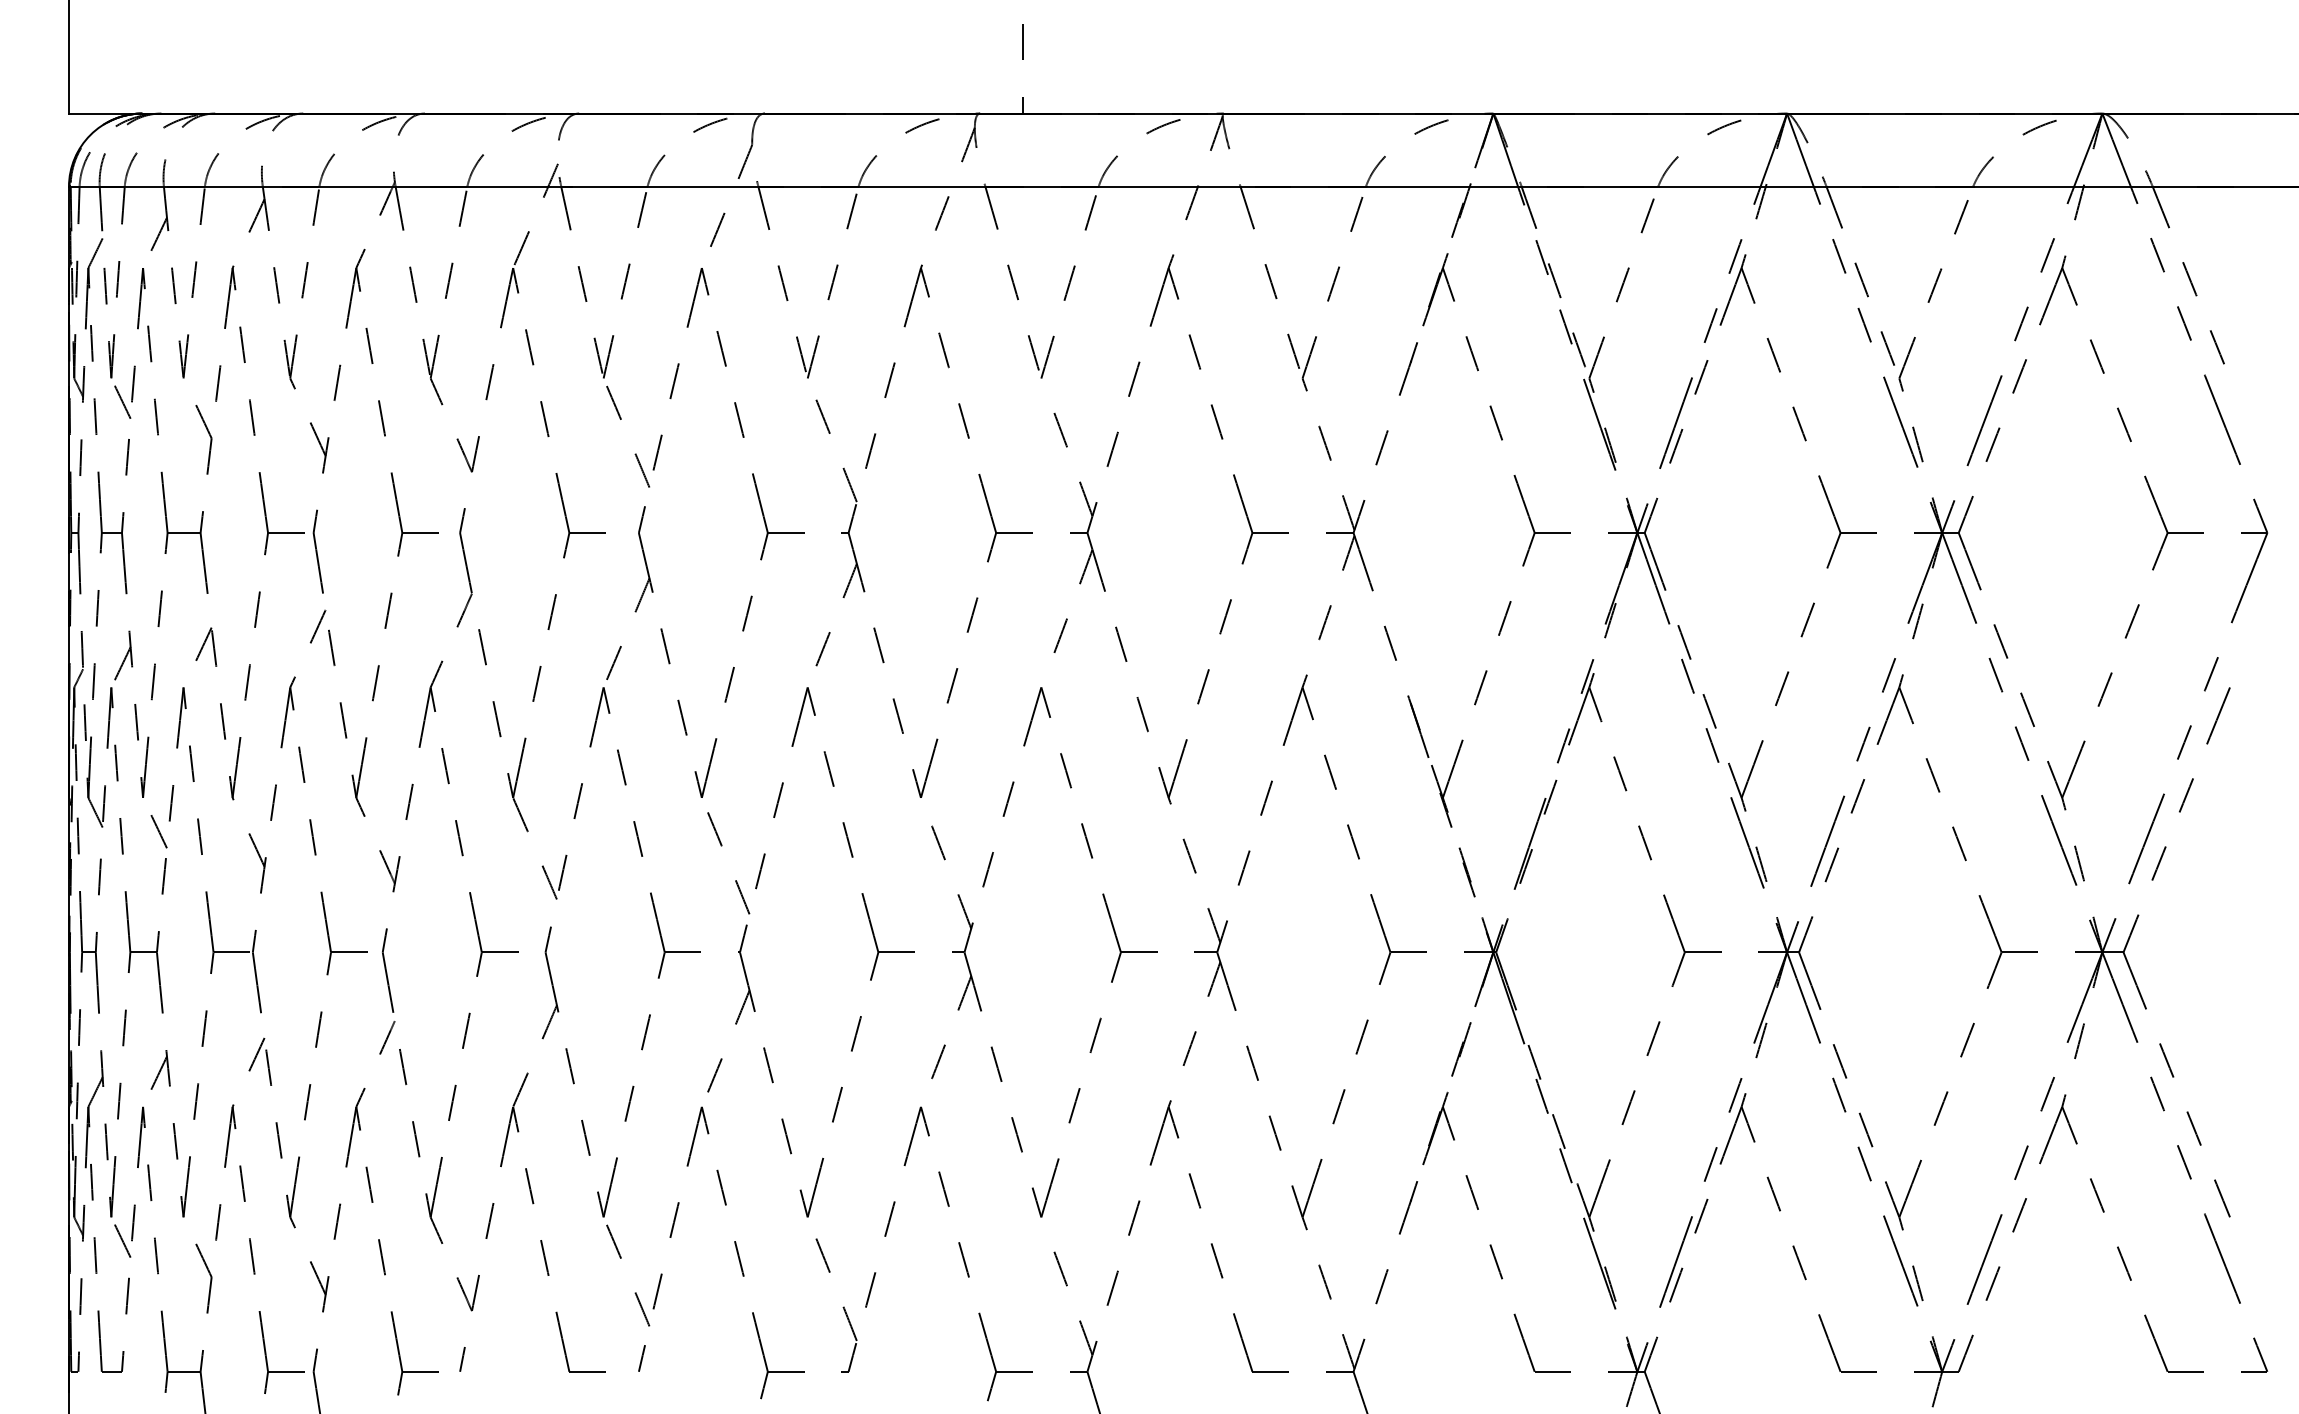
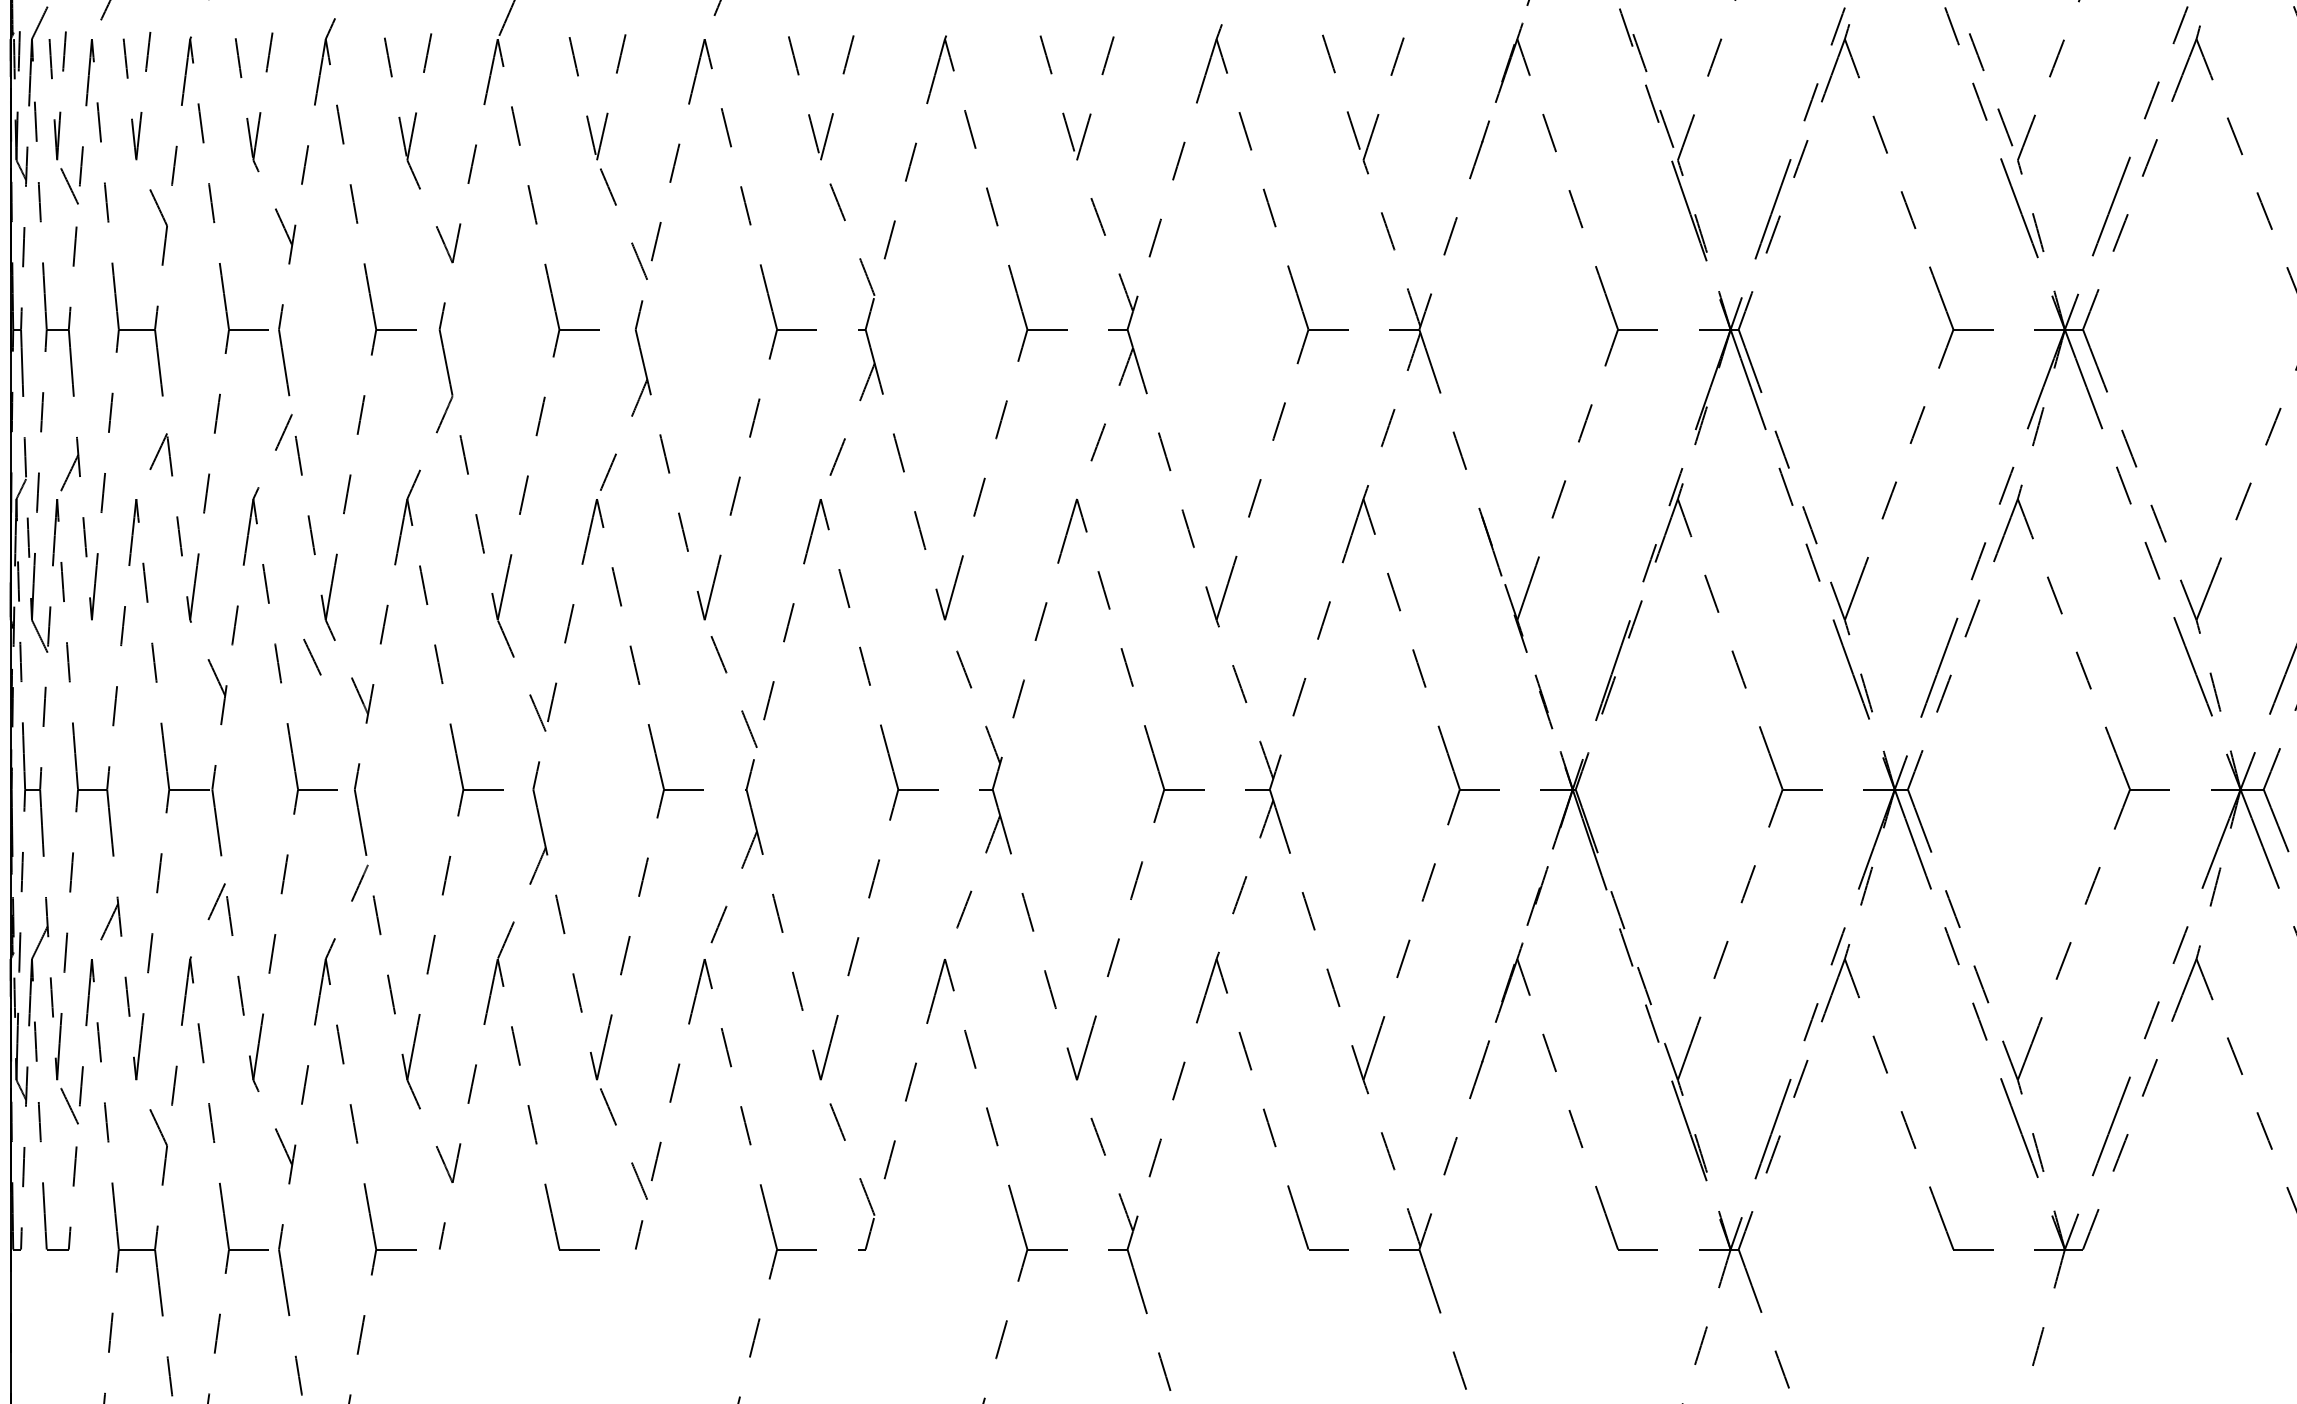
line: (158, 831) -> (311, 657), moved

